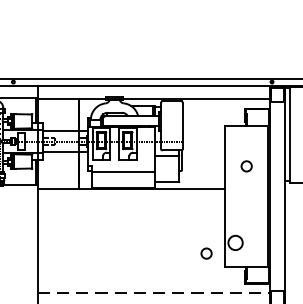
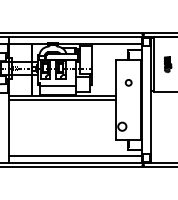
line: (131, 197) -> (62, 100), added
circle: (206, 253) -> (105, 132), removed
line: (153, 293) -> (75, 155), dashed -> solid

